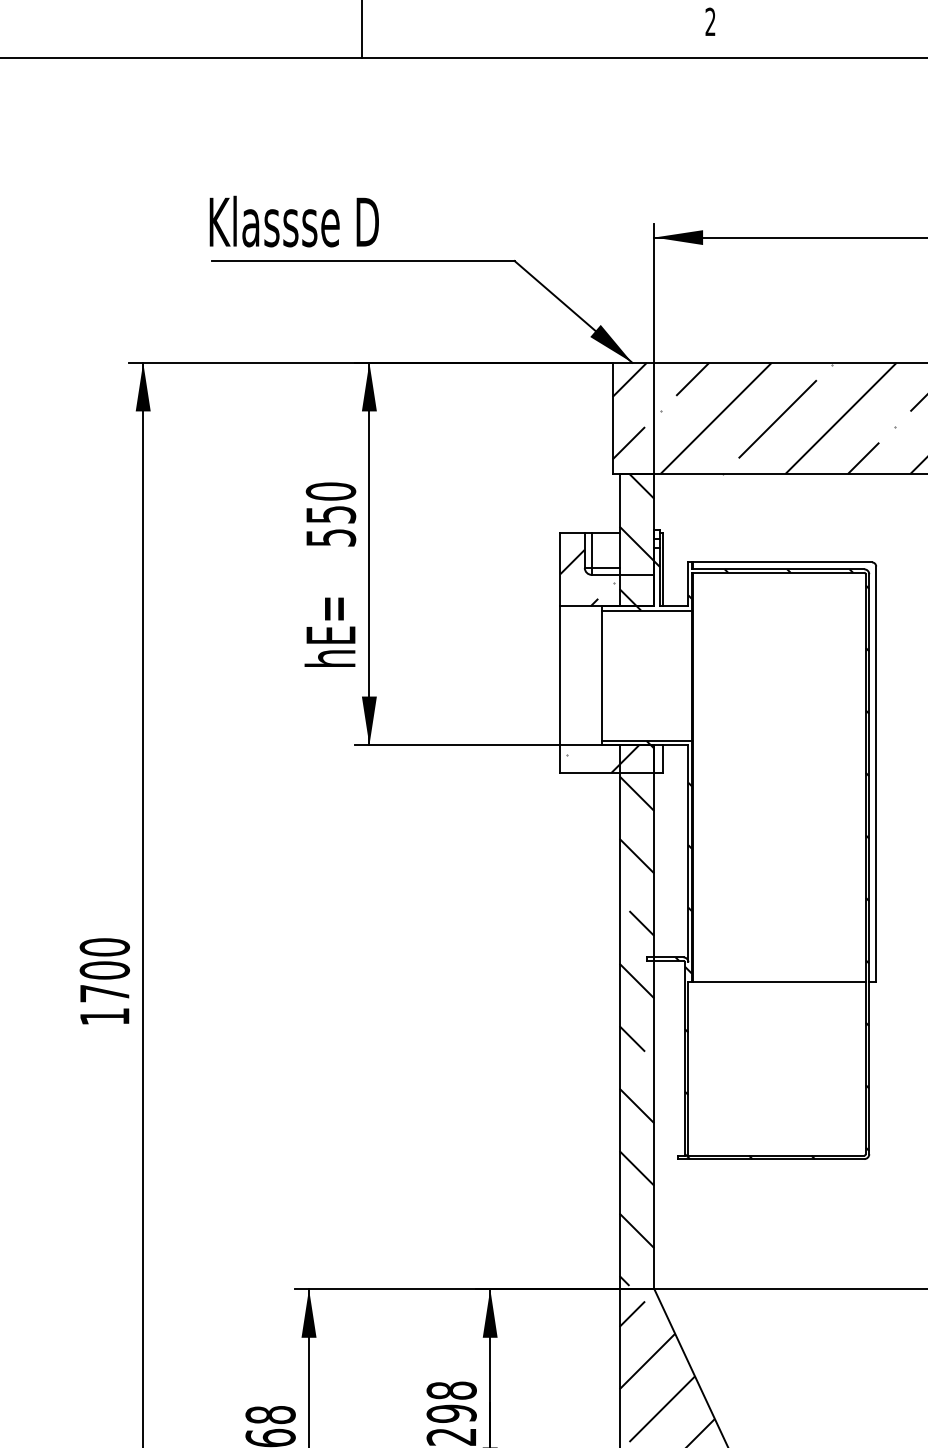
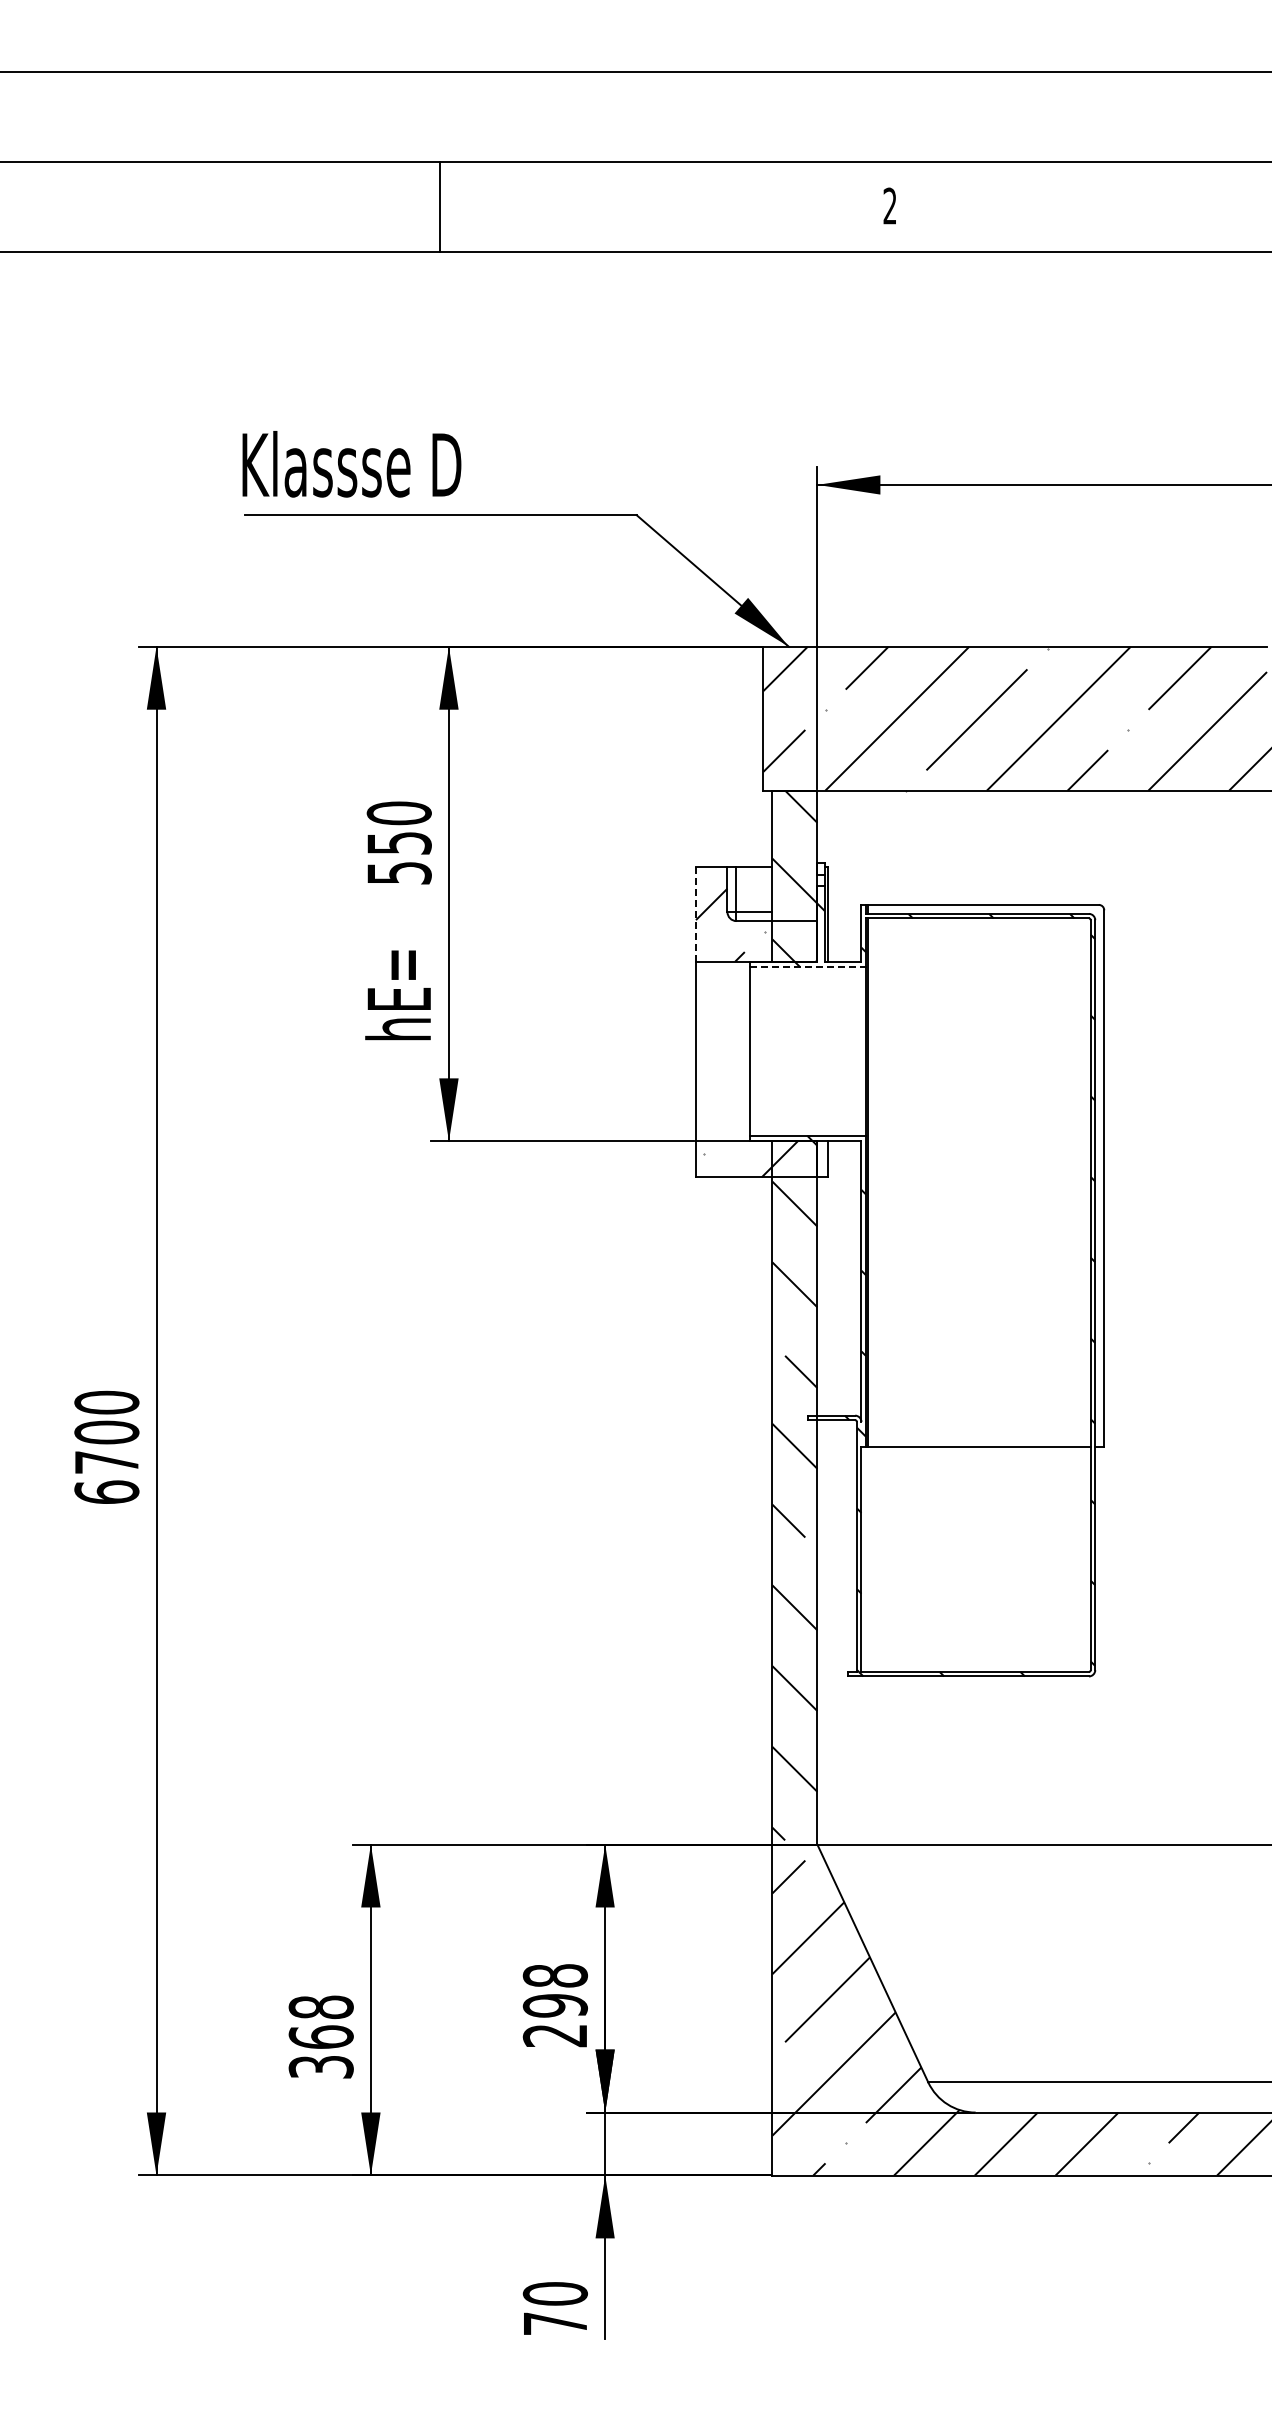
line: (560, 569) -> (696, 914), solid -> dashed
line: (647, 610) -> (808, 967), solid -> dashed
text: (104, 1016) -> (106, 1491), 1700 -> 6700

